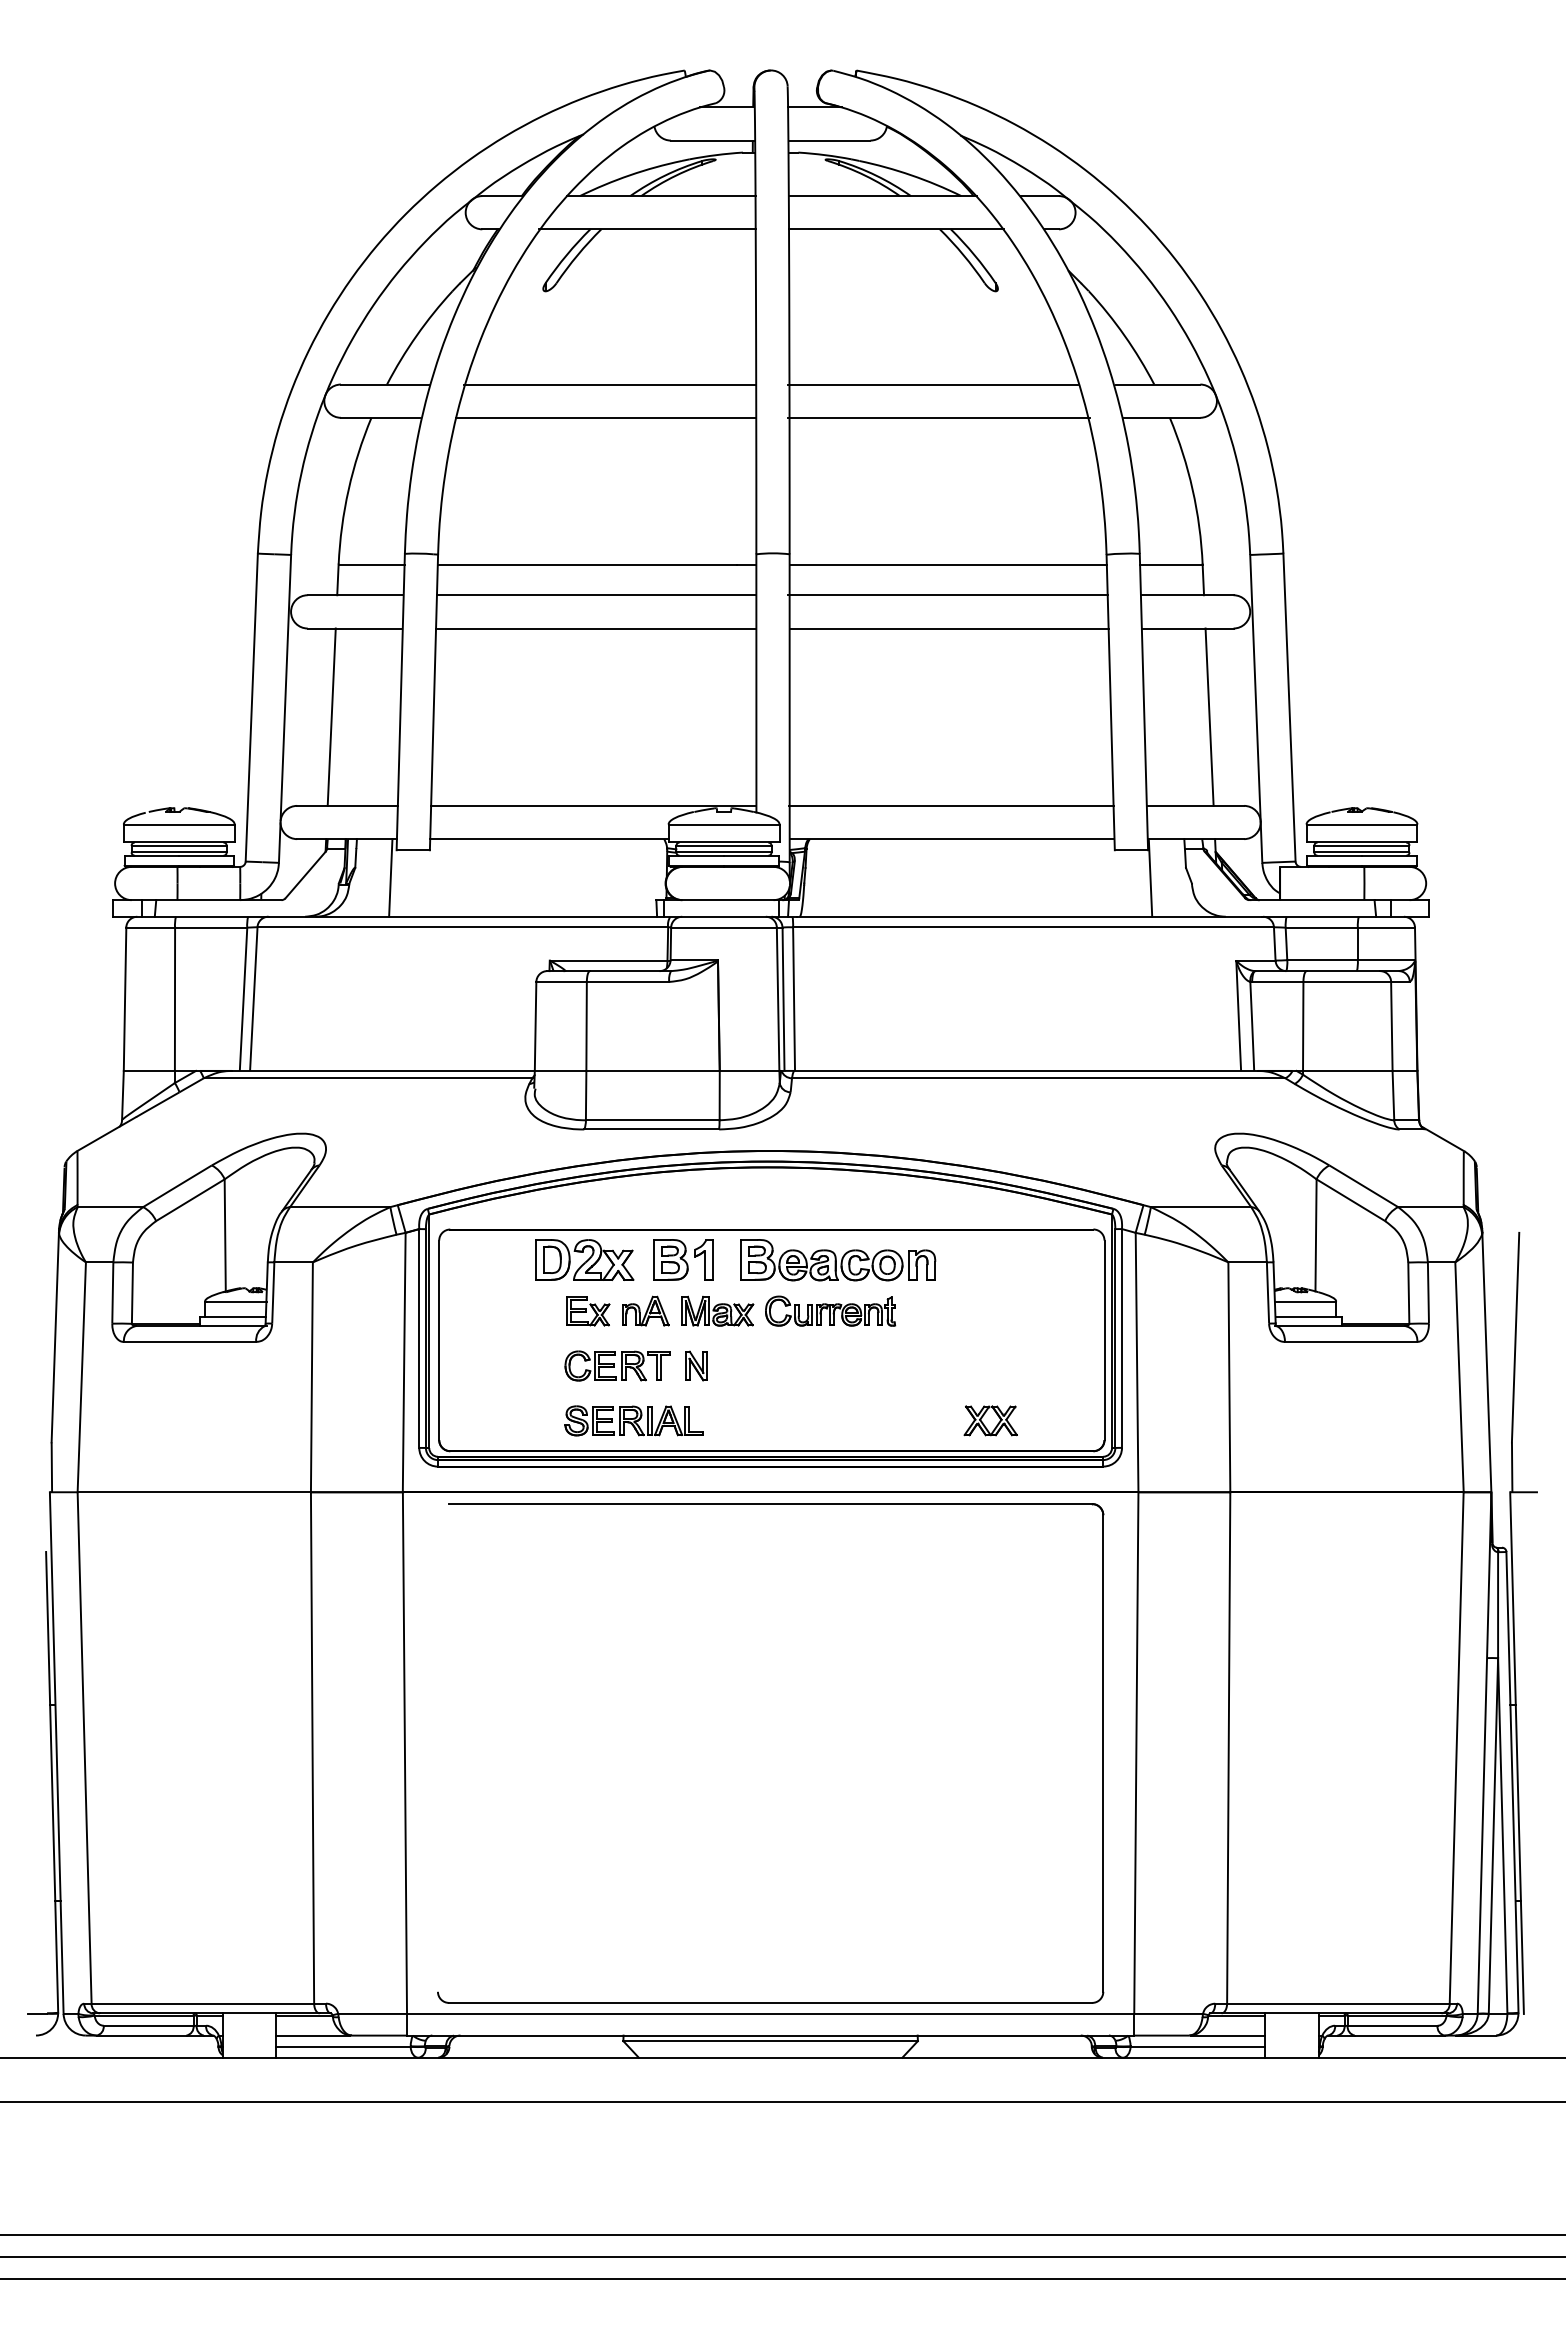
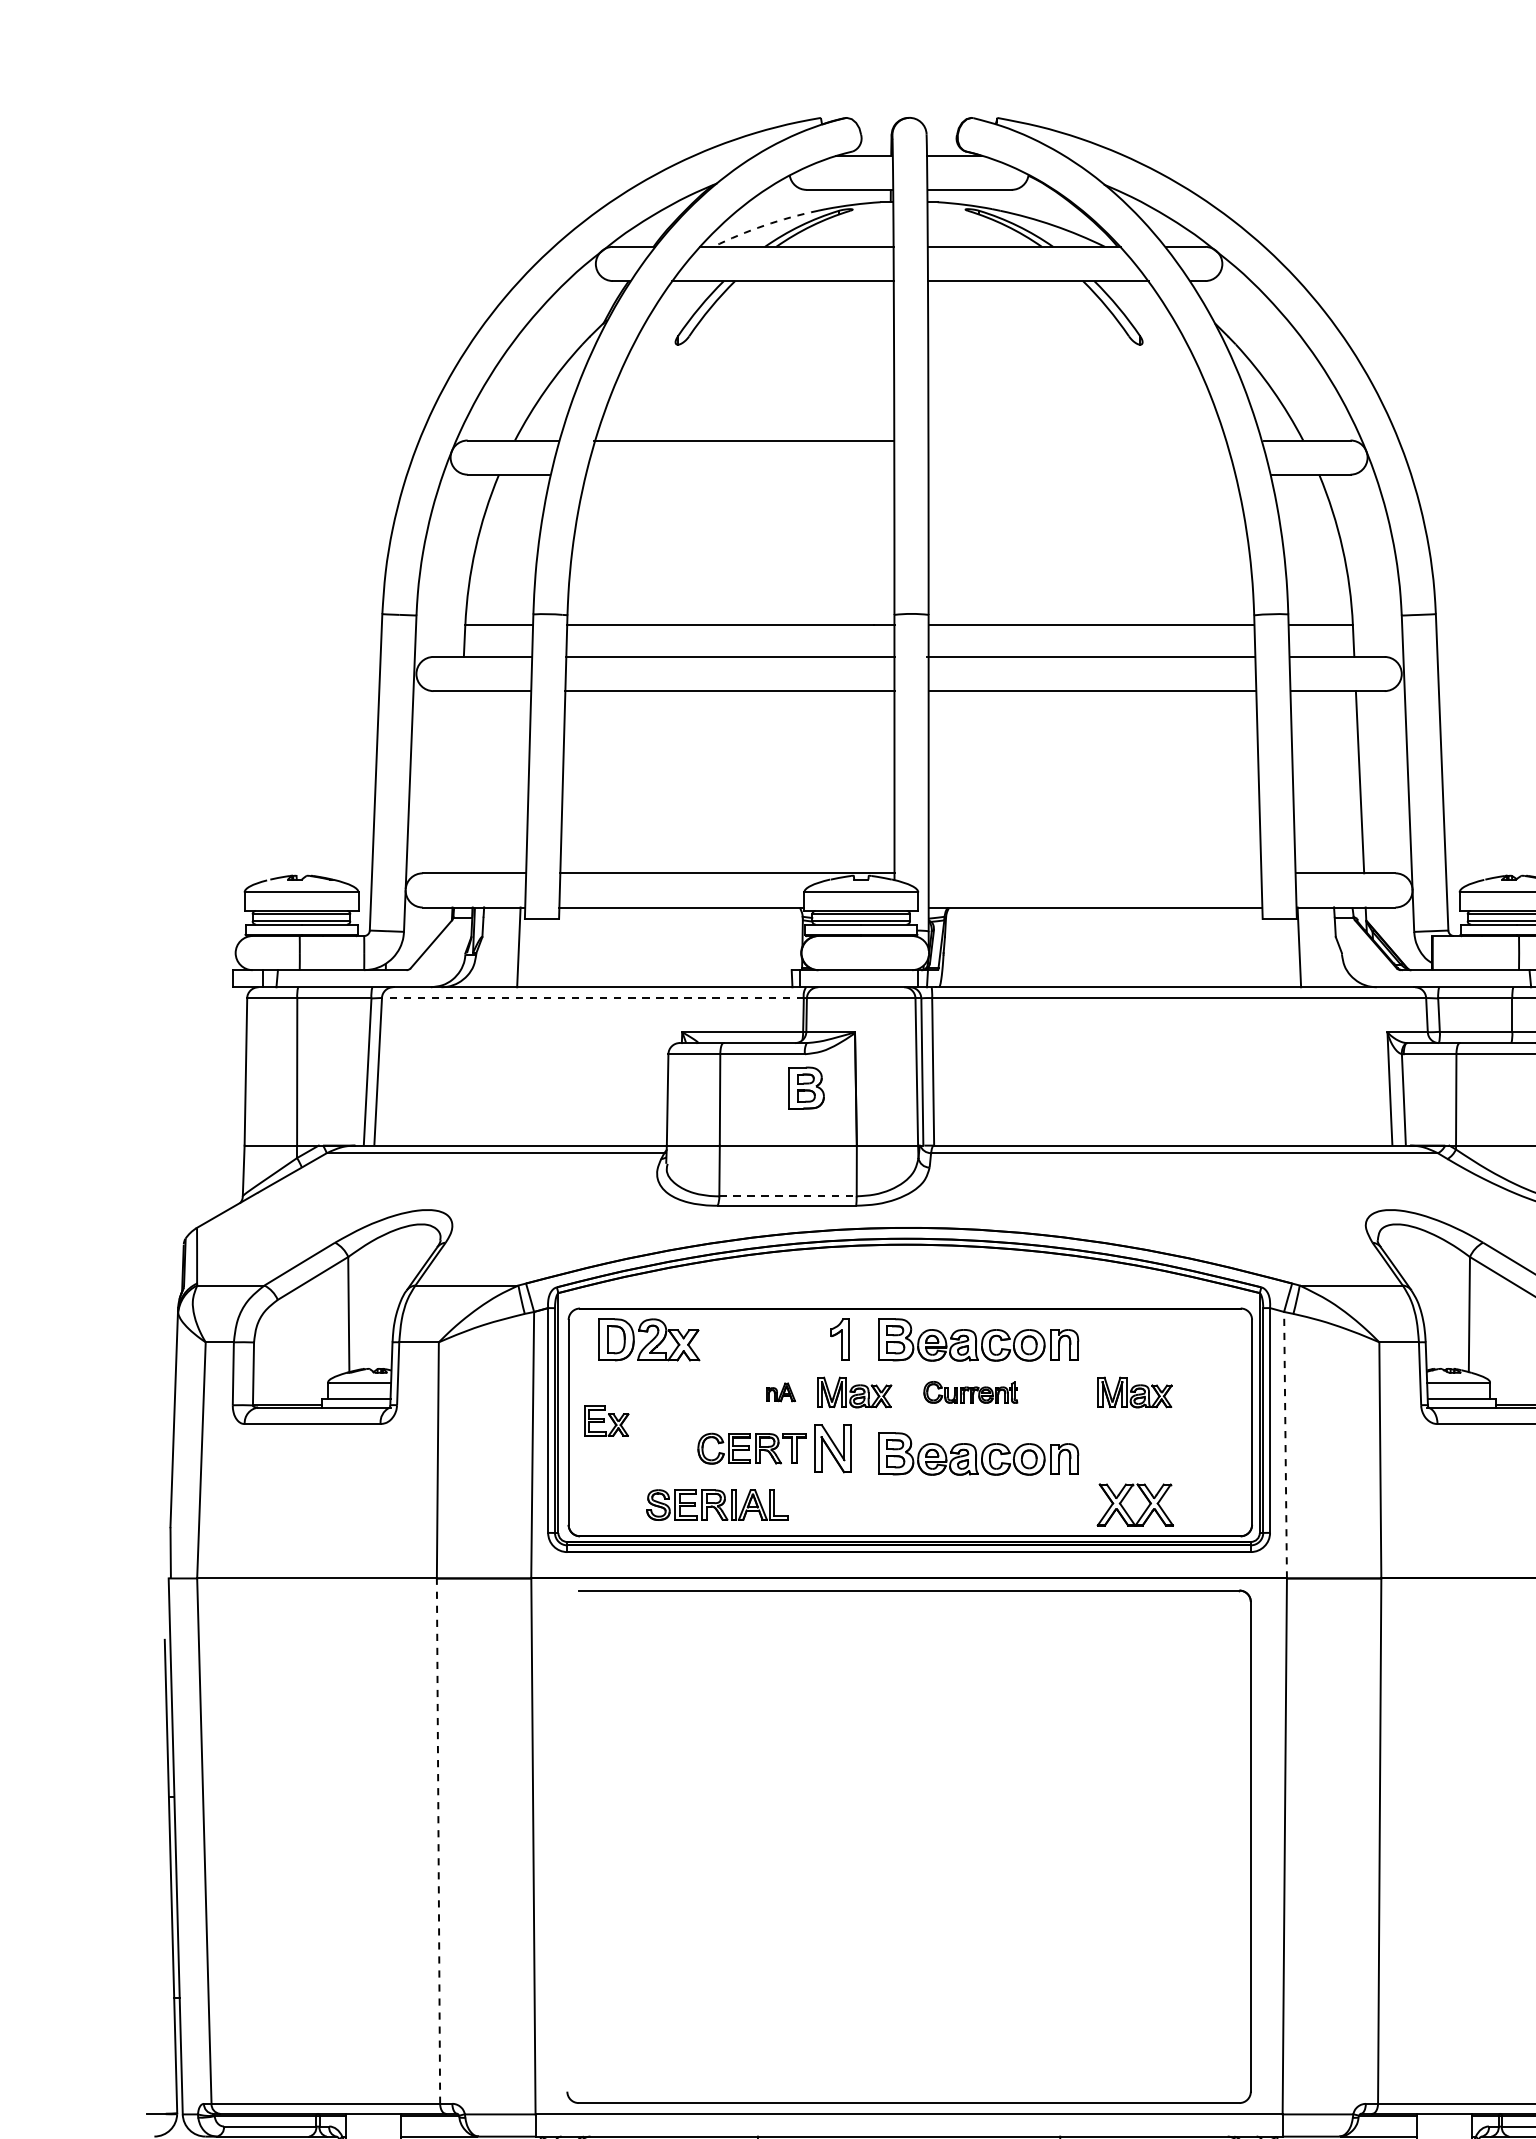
arc: (629, 175) -> (764, 225), solid -> dashed
line: (932, 384) -> (1075, 440), removed
line: (605, 417) -> (739, 474), removed
line: (938, 417) -> (1081, 474), removed
line: (331, 716) -> (457, 781), removed
line: (951, 805) -> (1094, 872), removed
line: (462, 927) -> (592, 998), solid -> dashed
line: (652, 1120) -> (787, 1196), solid -> dashed
part: (584, 1259) -> (649, 1339), moved
part: (670, 1259) -> (806, 1087), moved
part: (645, 1310) -> (780, 1391), size x0.6
part: (830, 1310) -> (970, 1391), size x0.7
part: (990, 1310) -> (1134, 1391), added
part: (588, 1311) -> (606, 1421), moved
line: (1137, 1361) -> (1285, 1444), solid -> dashed
part: (696, 1365) -> (832, 1448), size x1.6
part: (838, 1371) -> (978, 1454), added
part: (633, 1420) -> (716, 1504), moved
part: (990, 1420) -> (1134, 1504), size x1.4
line: (312, 1746) -> (438, 1839), solid -> dashed

